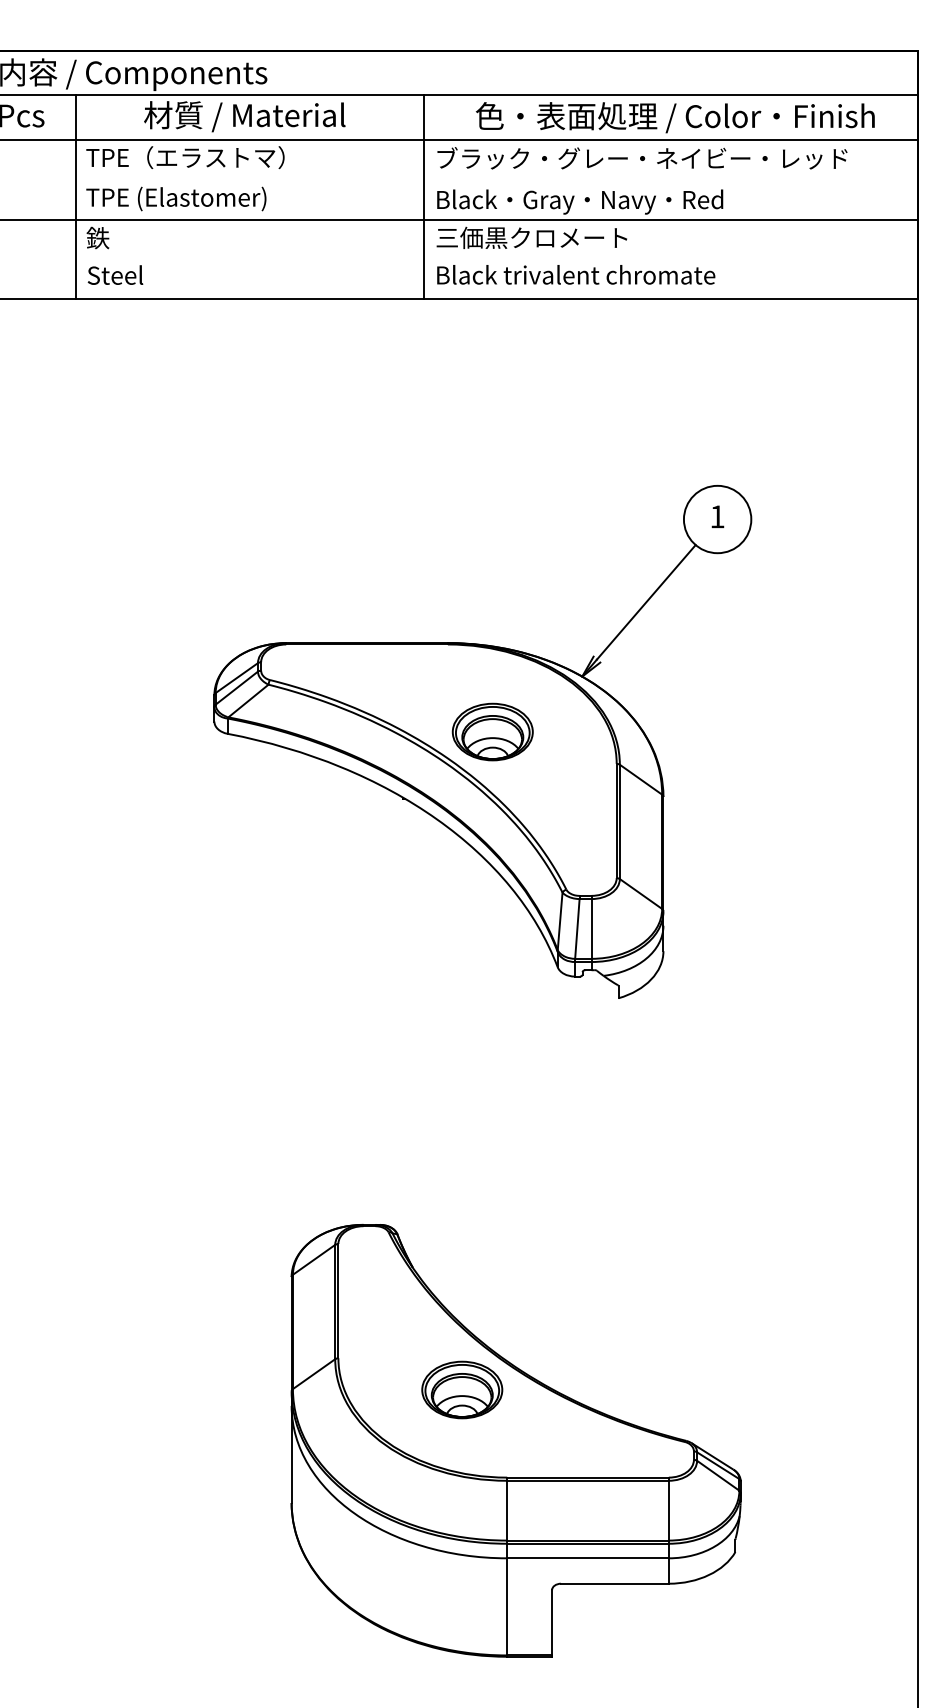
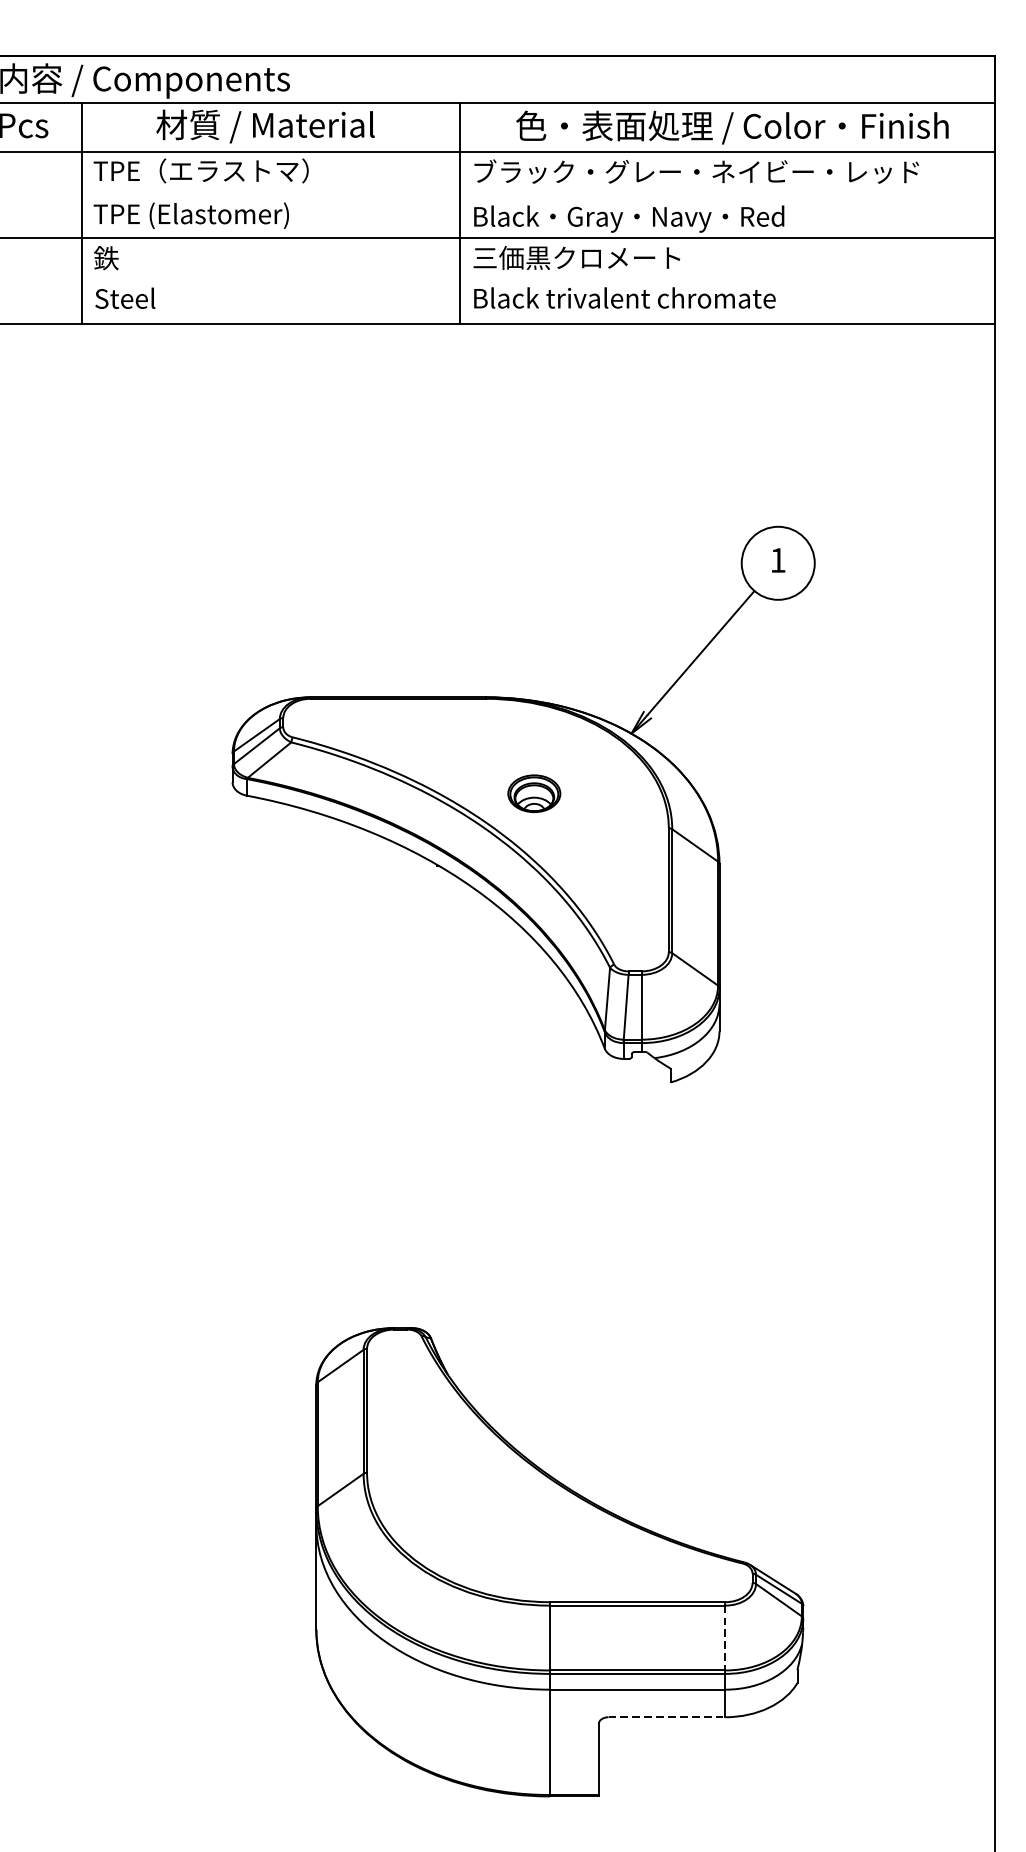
part: (492, 731) -> (534, 793), size x0.6
part: (462, 1389) -> (501, 1506), removed
line: (668, 1510) -> (724, 1637), solid -> dashed
line: (614, 1583) -> (666, 1716), solid -> dashed

